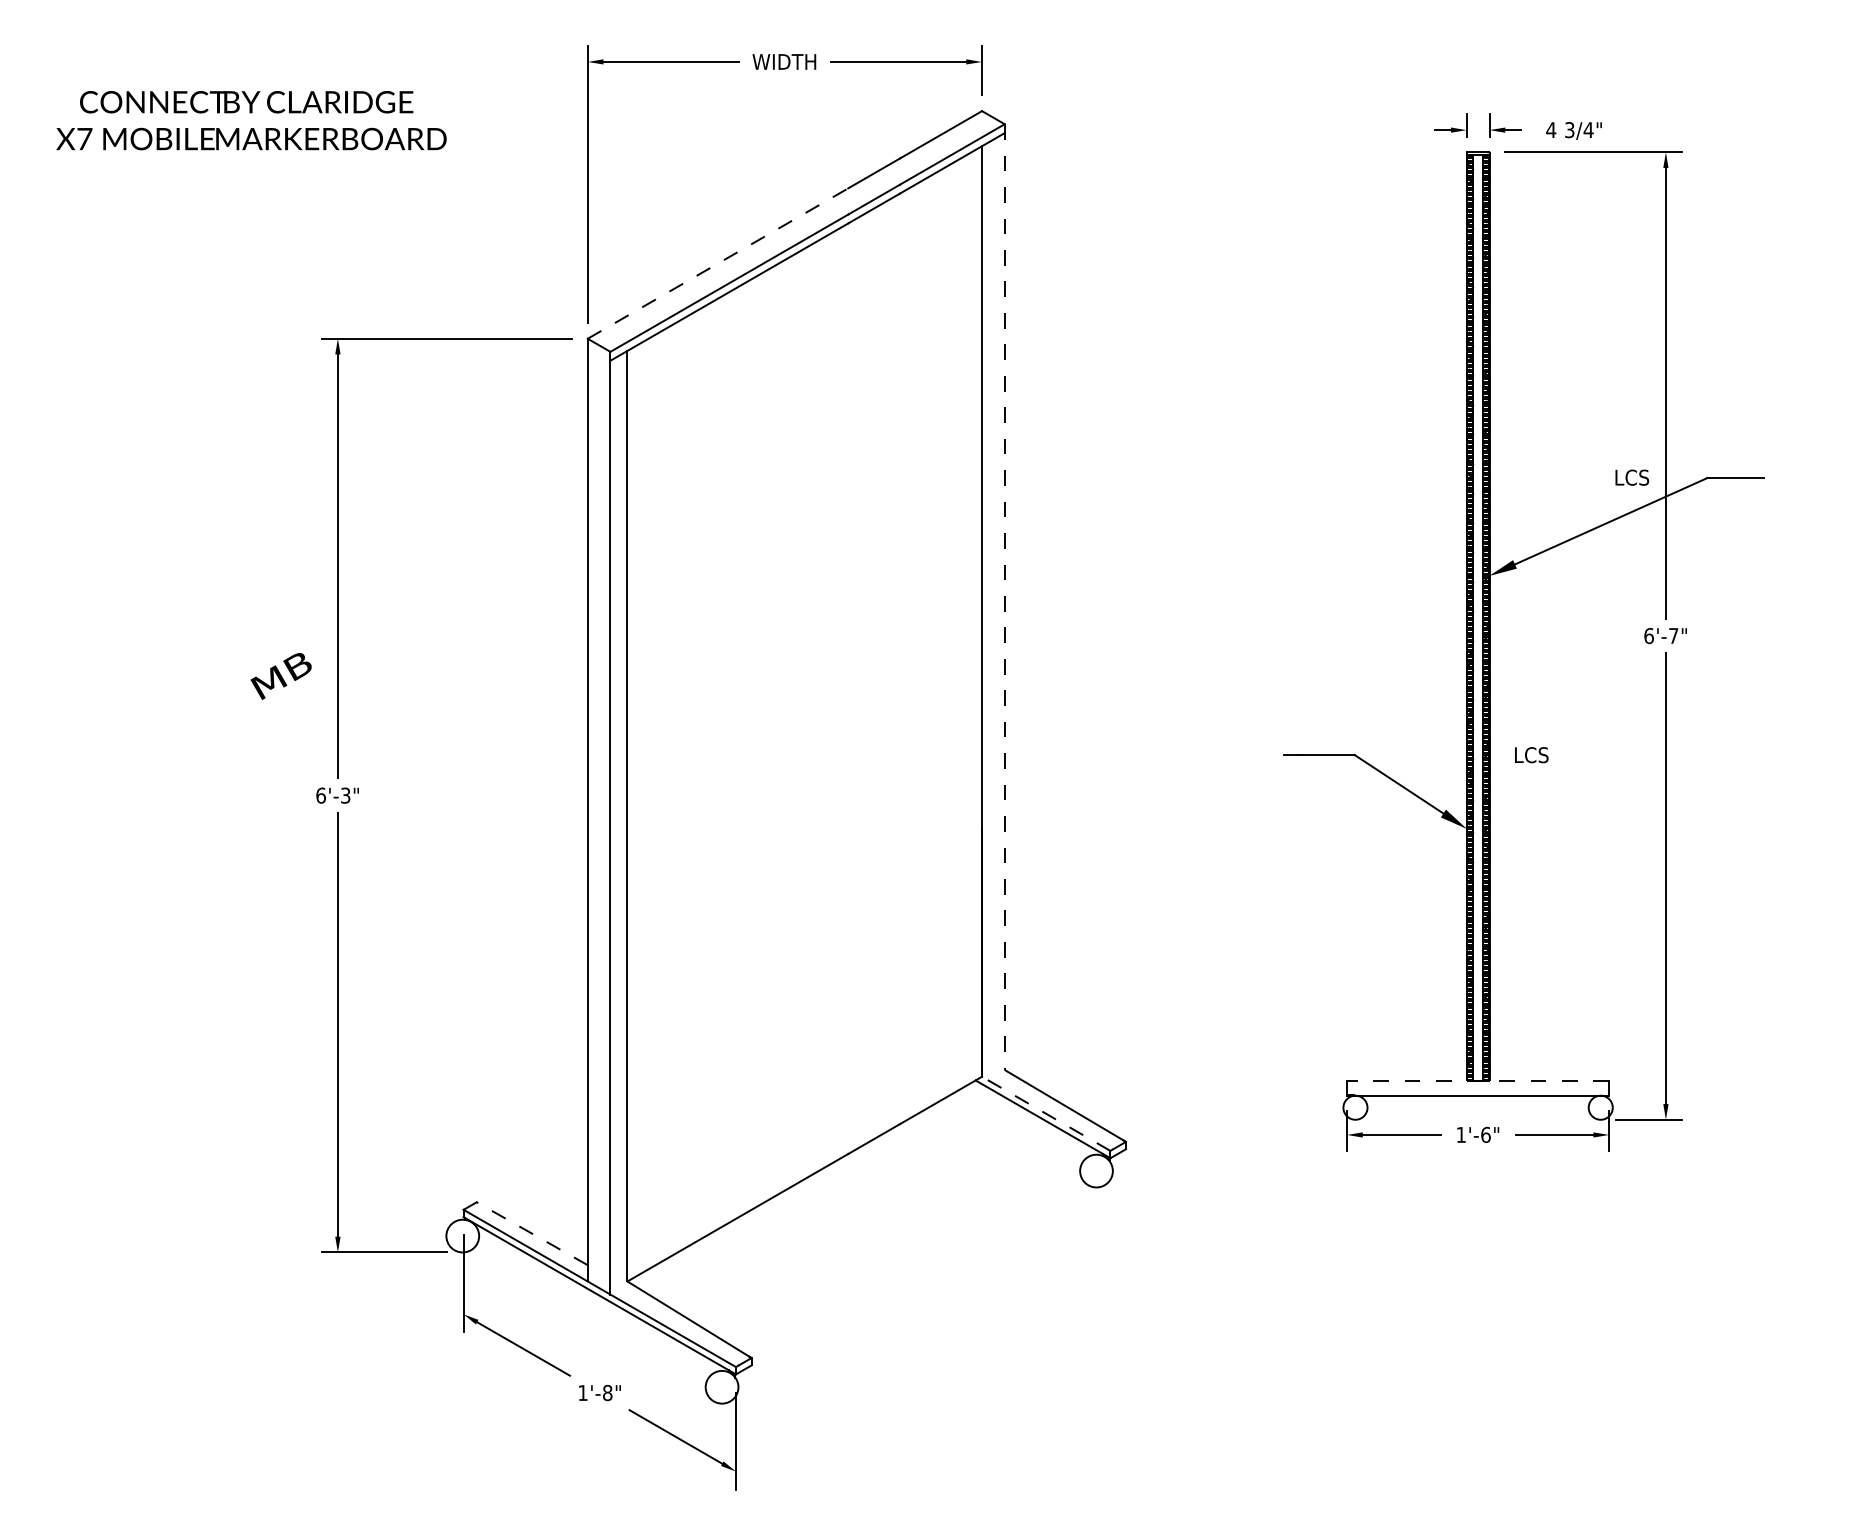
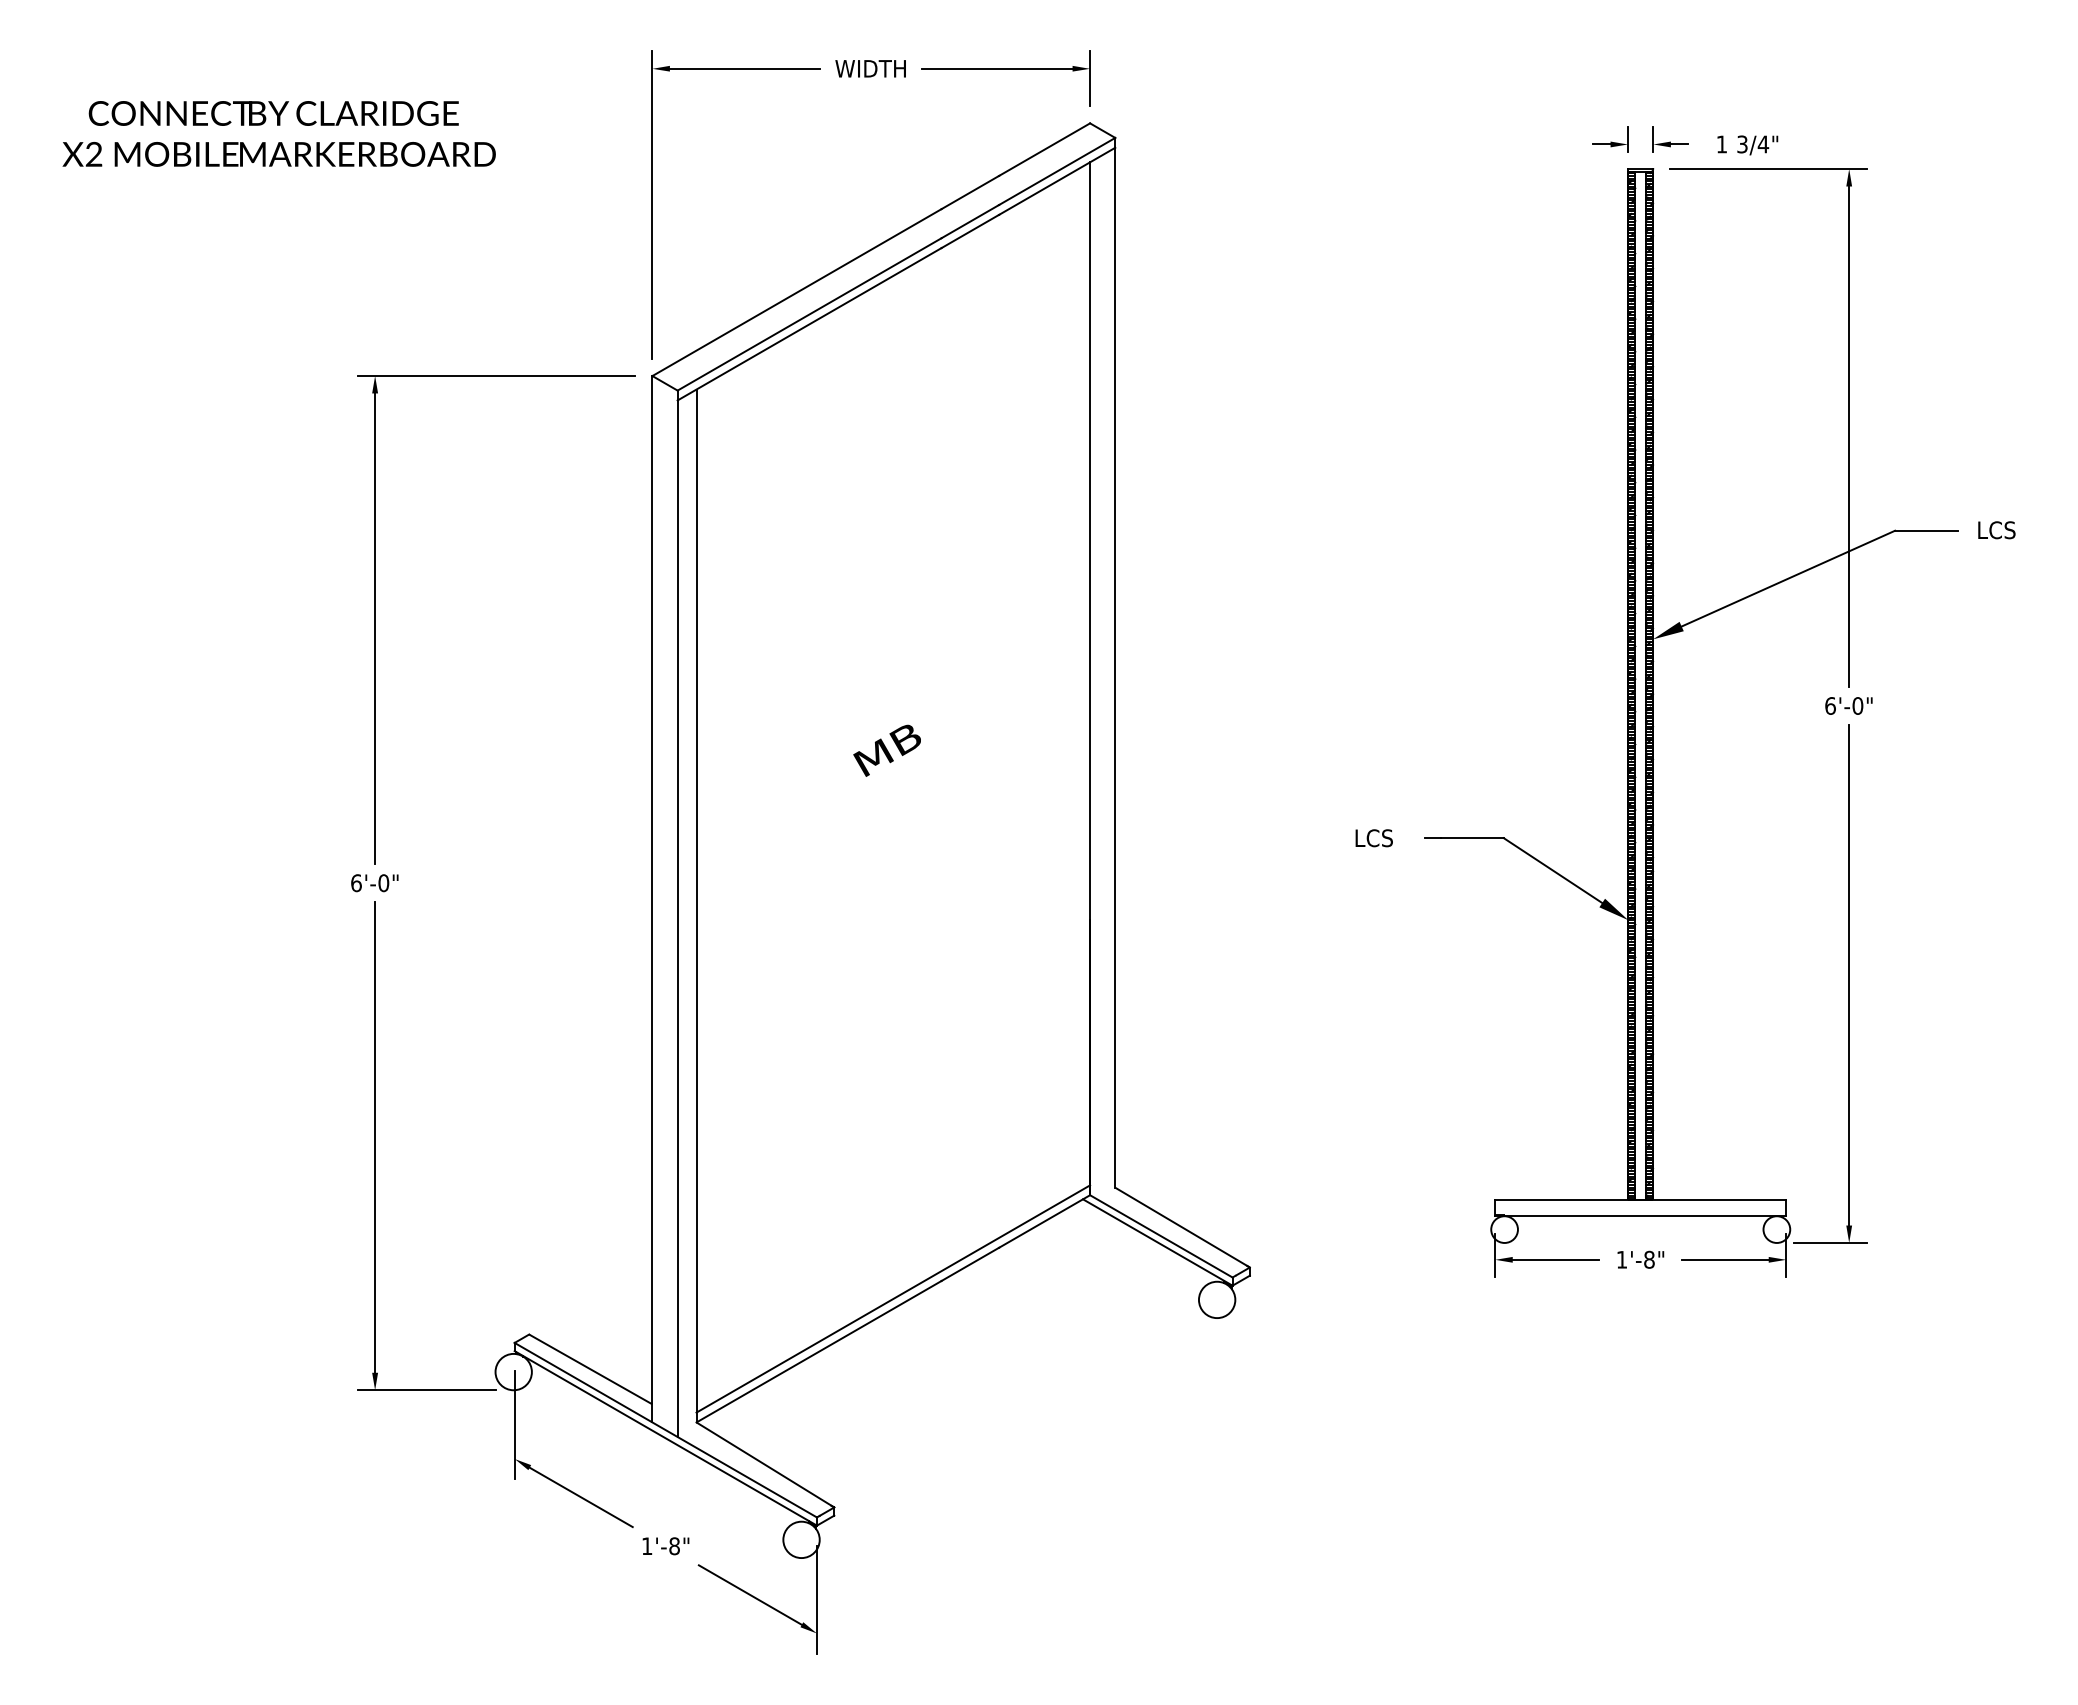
text: (1550, 130) -> (1721, 144), 4 -> 1
text: (84, 138) -> (93, 153), X7 -> X2
line: (718, 263) -> (797, 292), dashed -> solid
text: (1631, 477) -> (1996, 530), moved
line: (1004, 596) -> (1115, 662), dashed -> solid
text: (1673, 635) -> (1857, 705), 6'-7" -> 6'-0"
text: (280, 676) -> (886, 750), moved
text: (1531, 755) -> (1373, 838), moved
text: (345, 795) -> (383, 883), 6'-3" -> 6'-0"
line: (1477, 1080) -> (1640, 1199), dashed -> solid
line: (1045, 1113) -> (1160, 1236), dashed -> solid
text: (1485, 1134) -> (1649, 1259), 1'-6" -> 1'-8"
line: (804, 1169) -> (893, 1298), added
line: (531, 1233) -> (590, 1369), dashed -> solid

